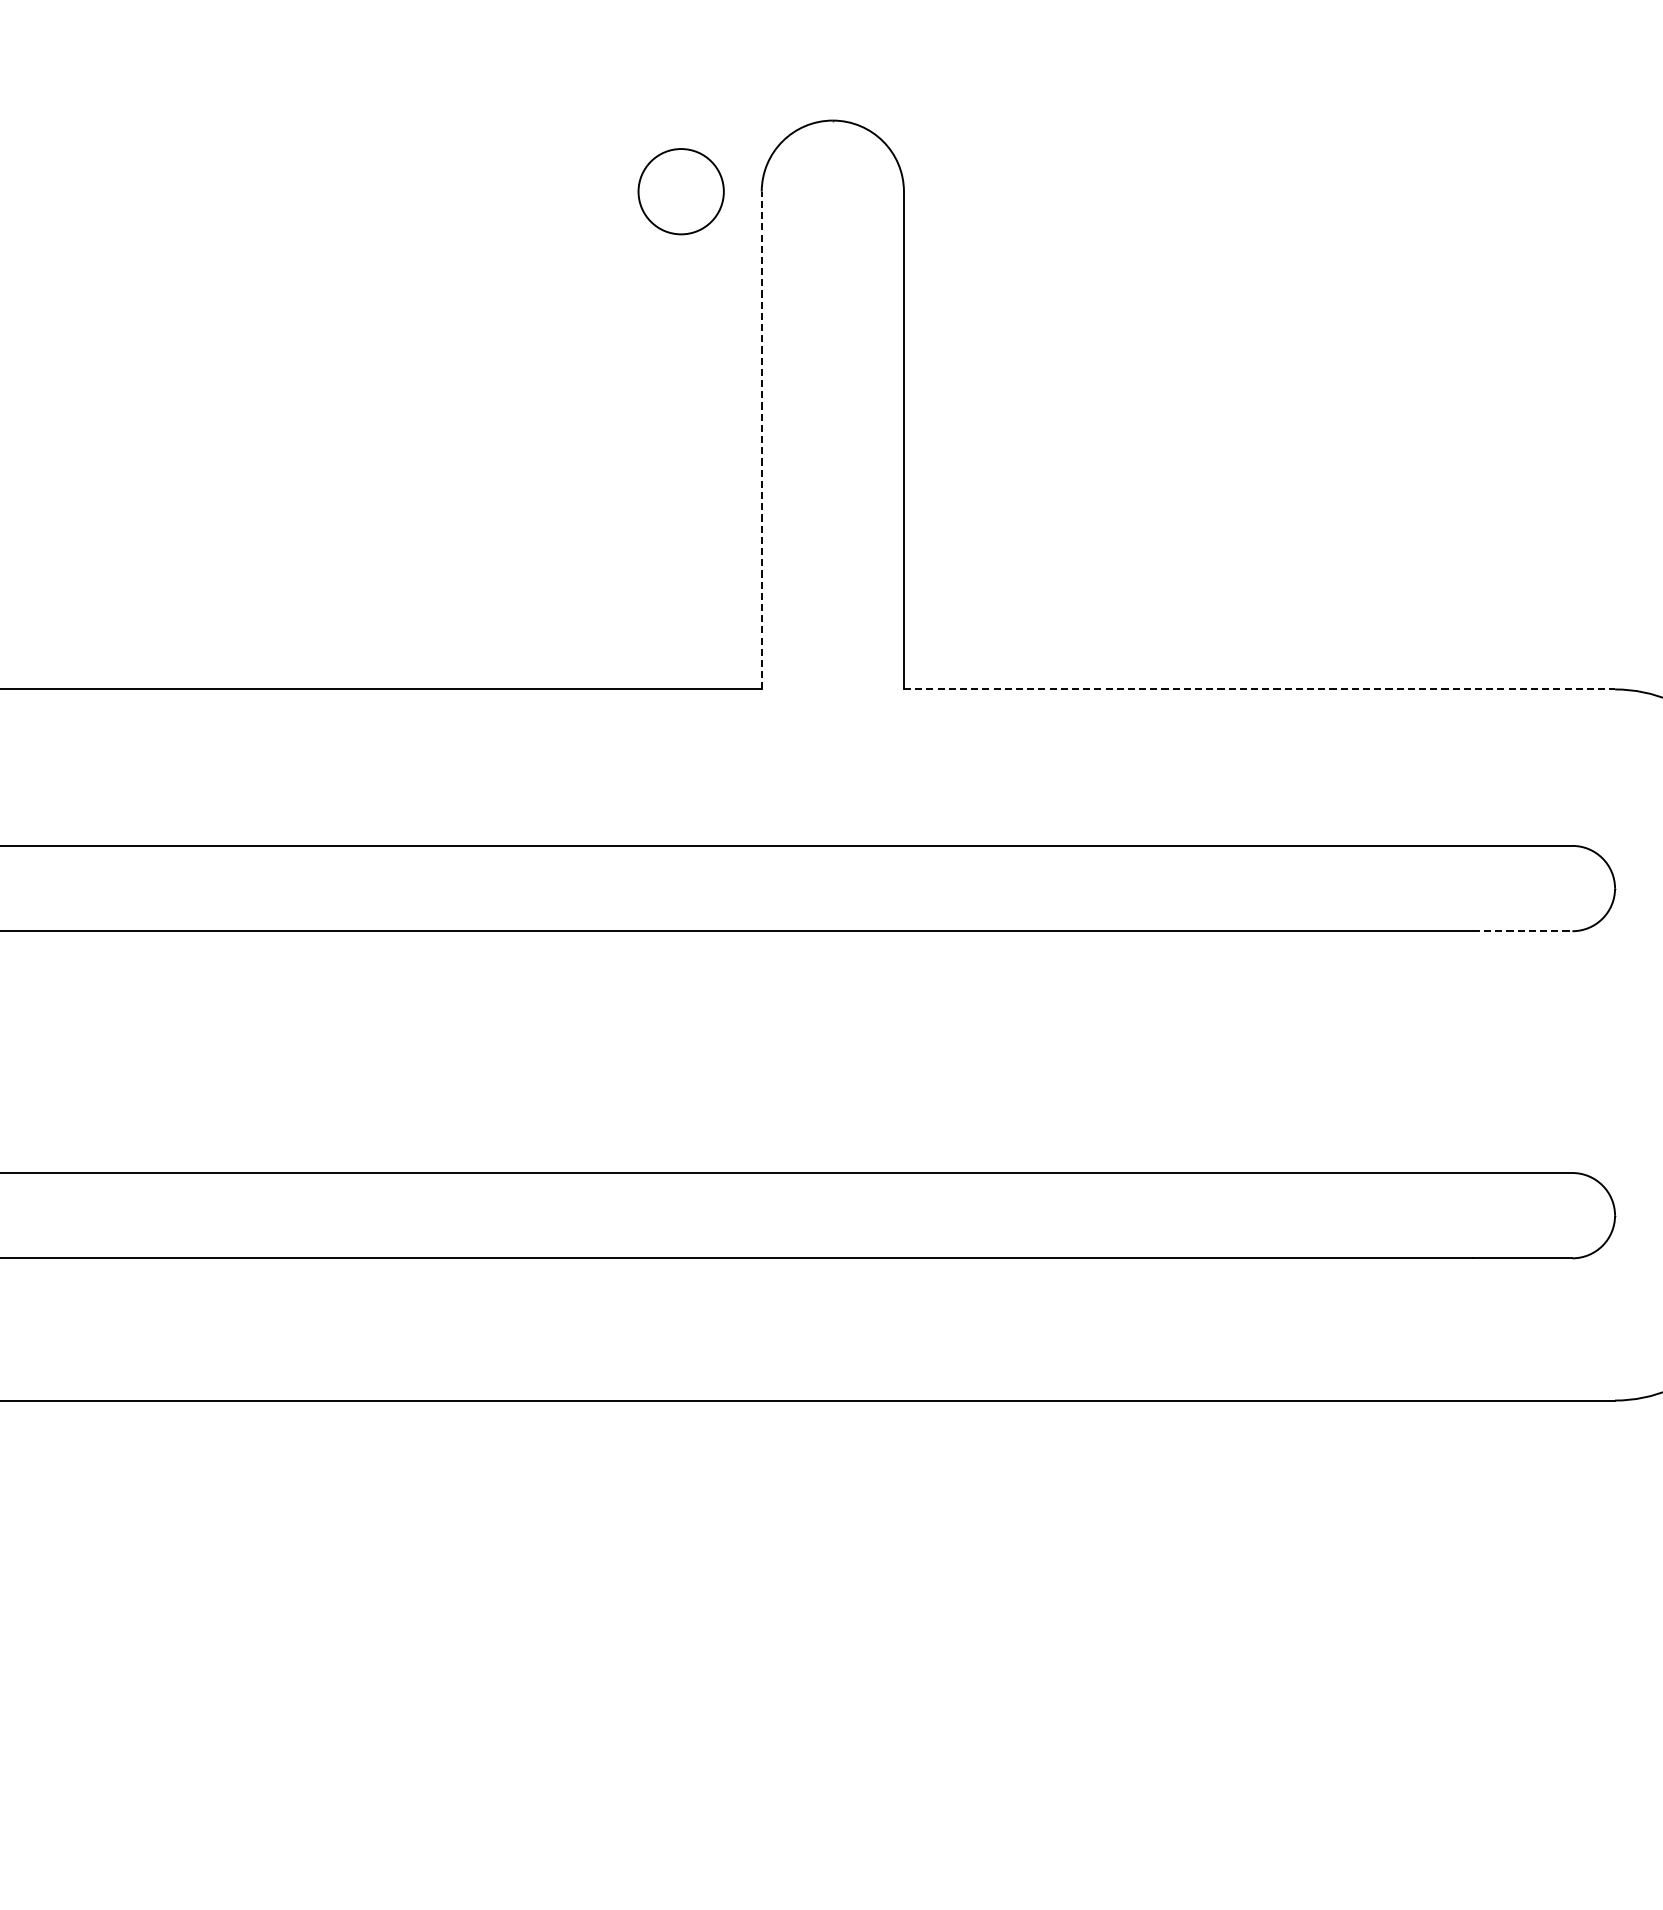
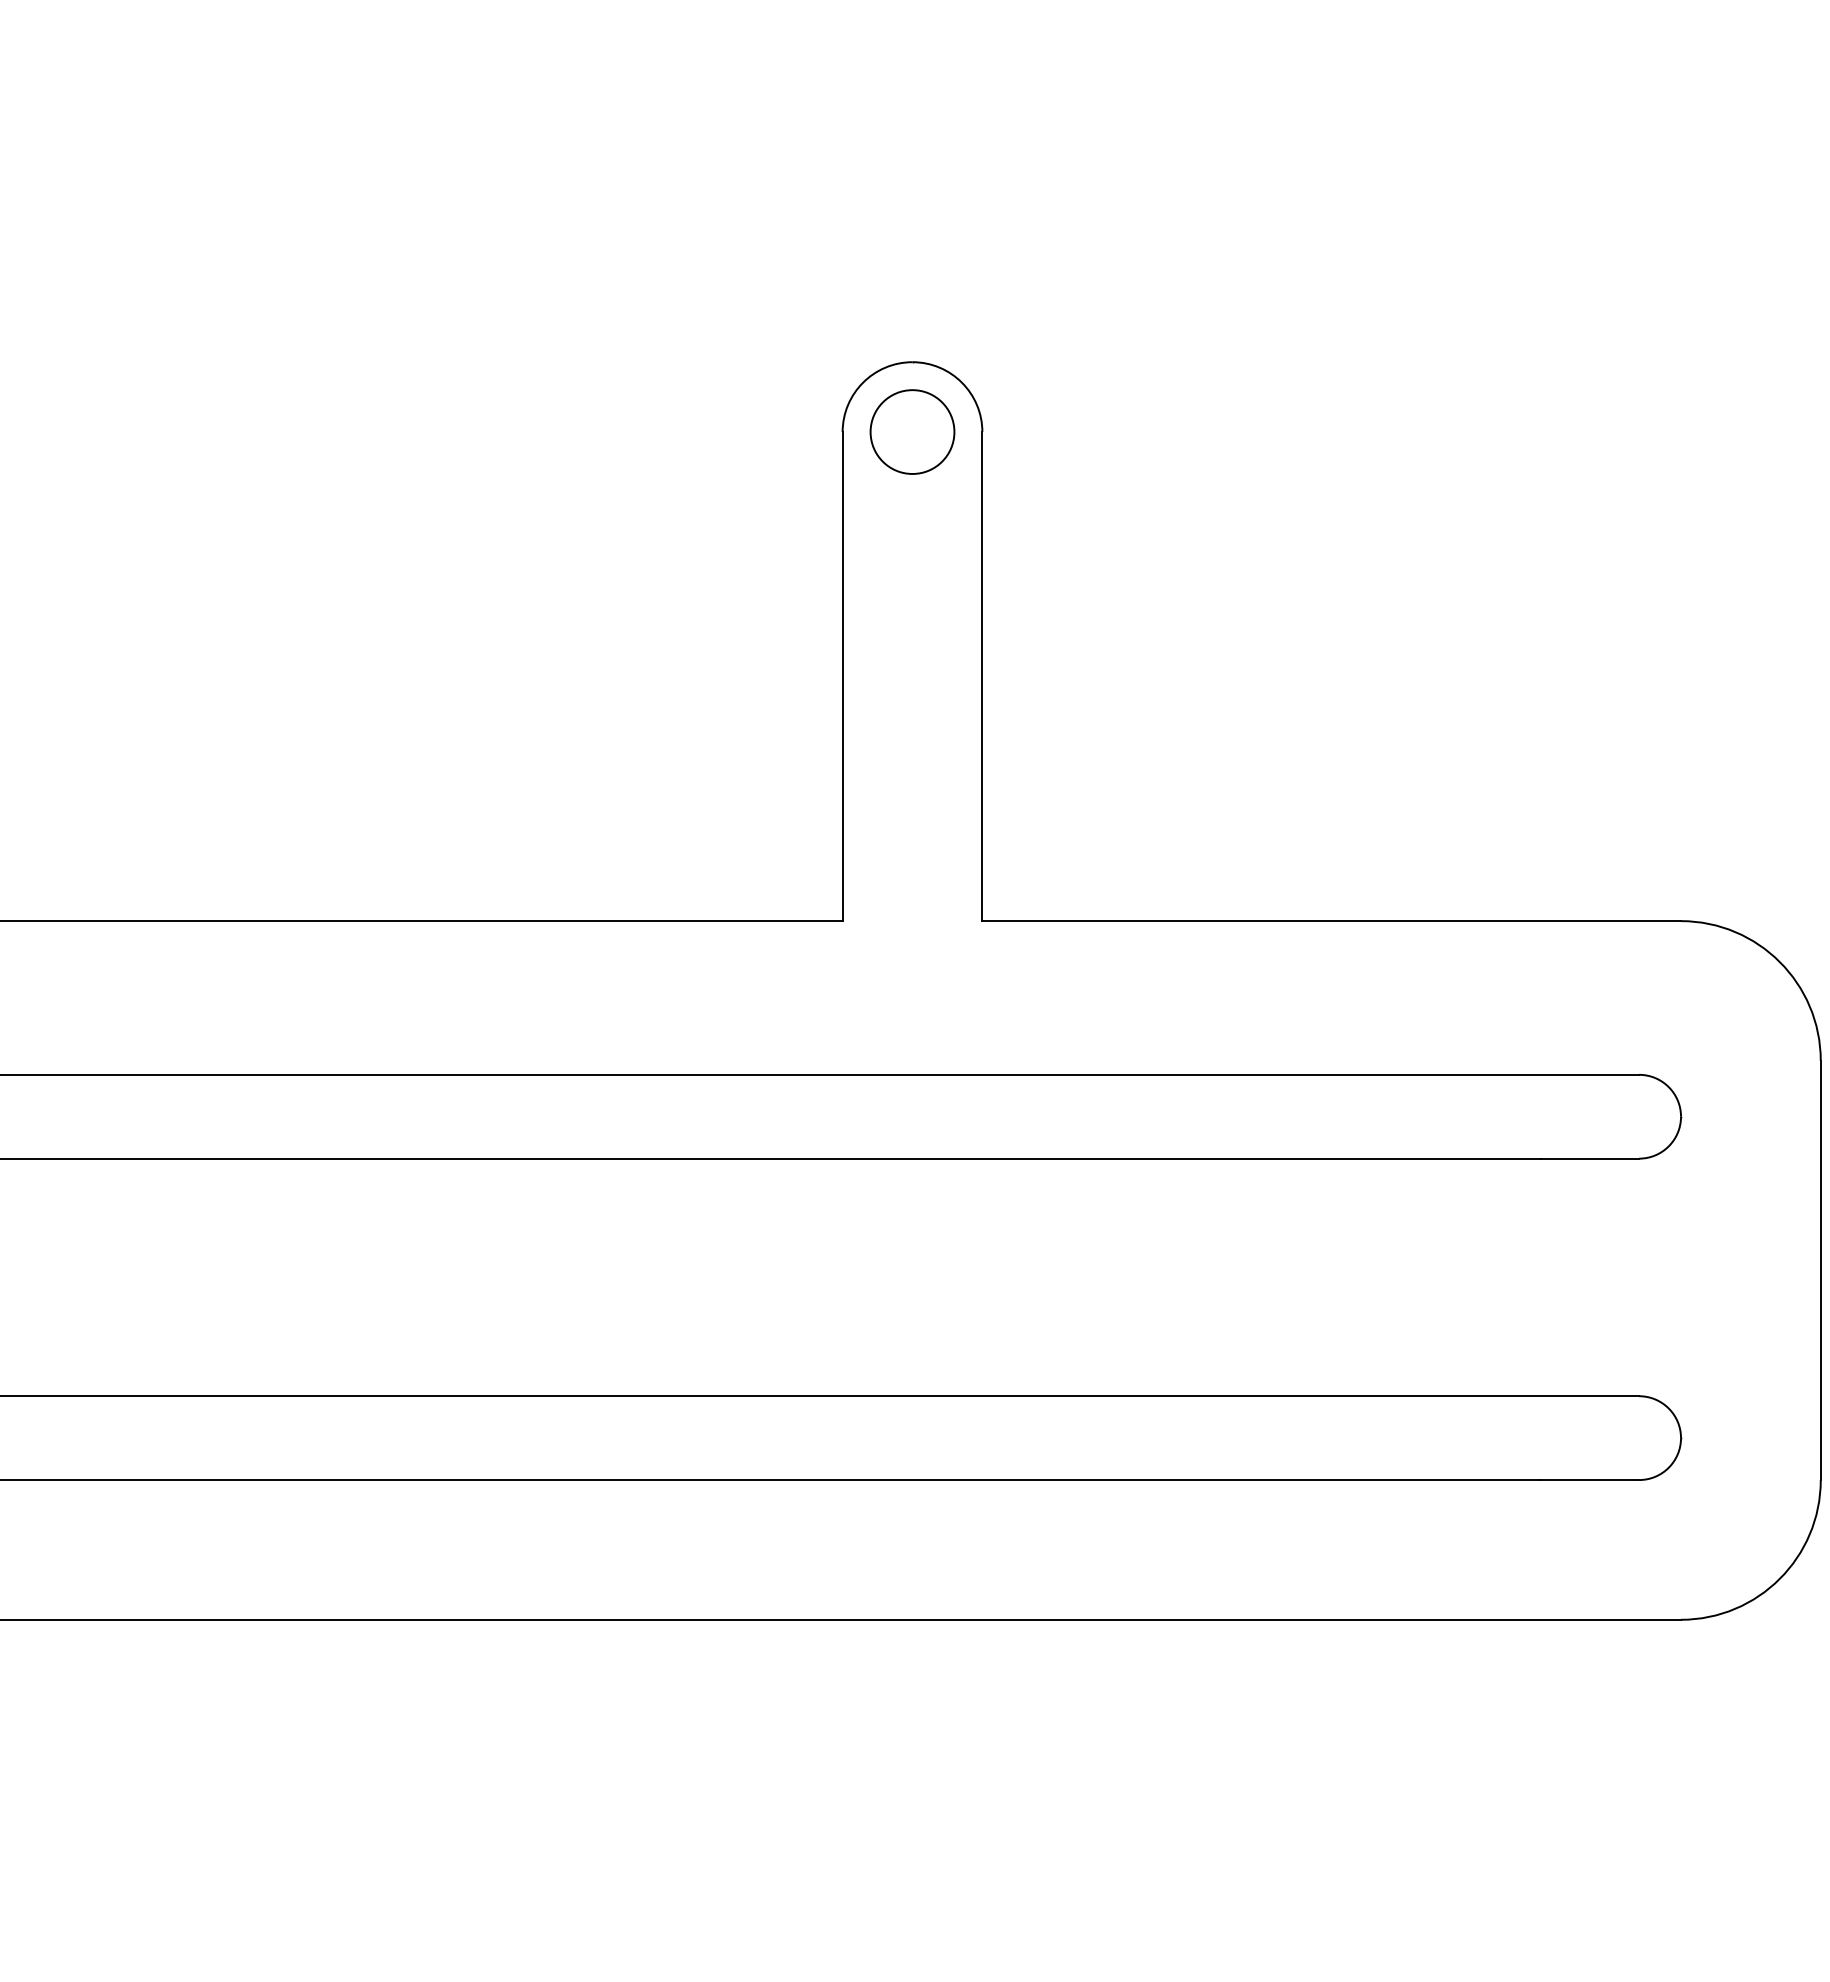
circle: (681, 191) -> (912, 431), moved
line: (761, 440) -> (842, 676), dashed -> solid
line: (1260, 689) -> (1332, 921), dashed -> solid
line: (1522, 931) -> (1590, 1158), dashed -> solid

